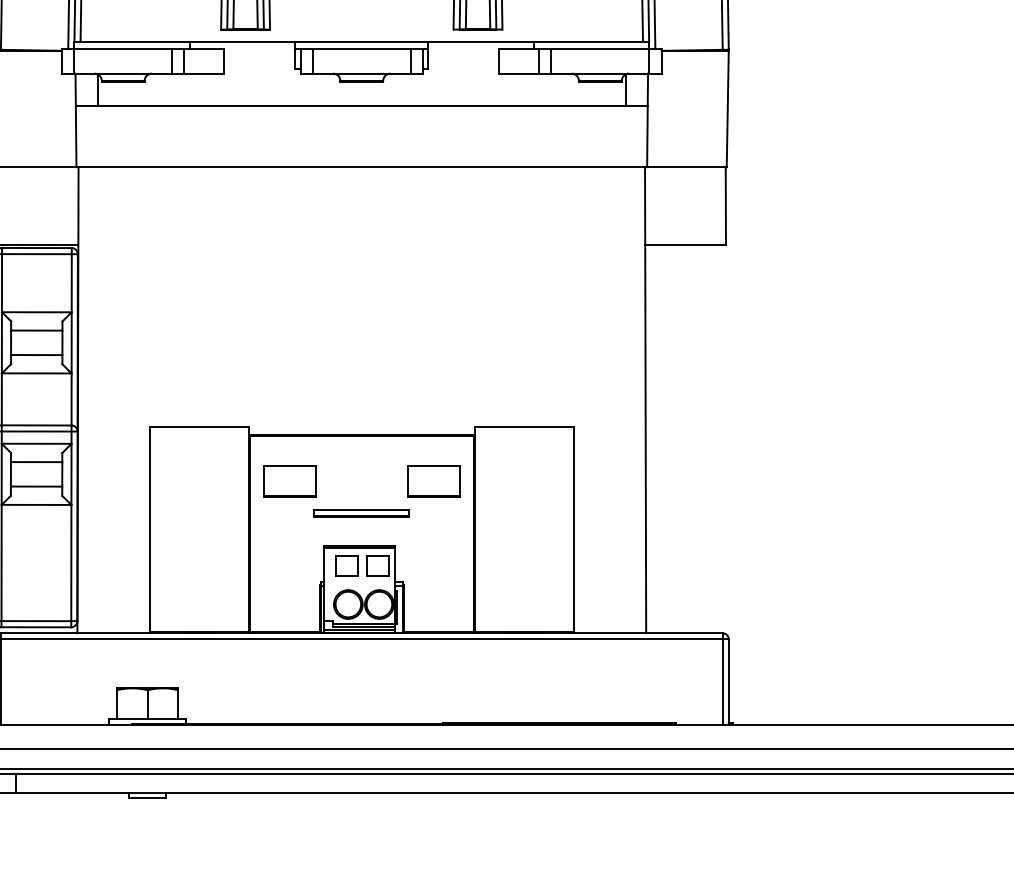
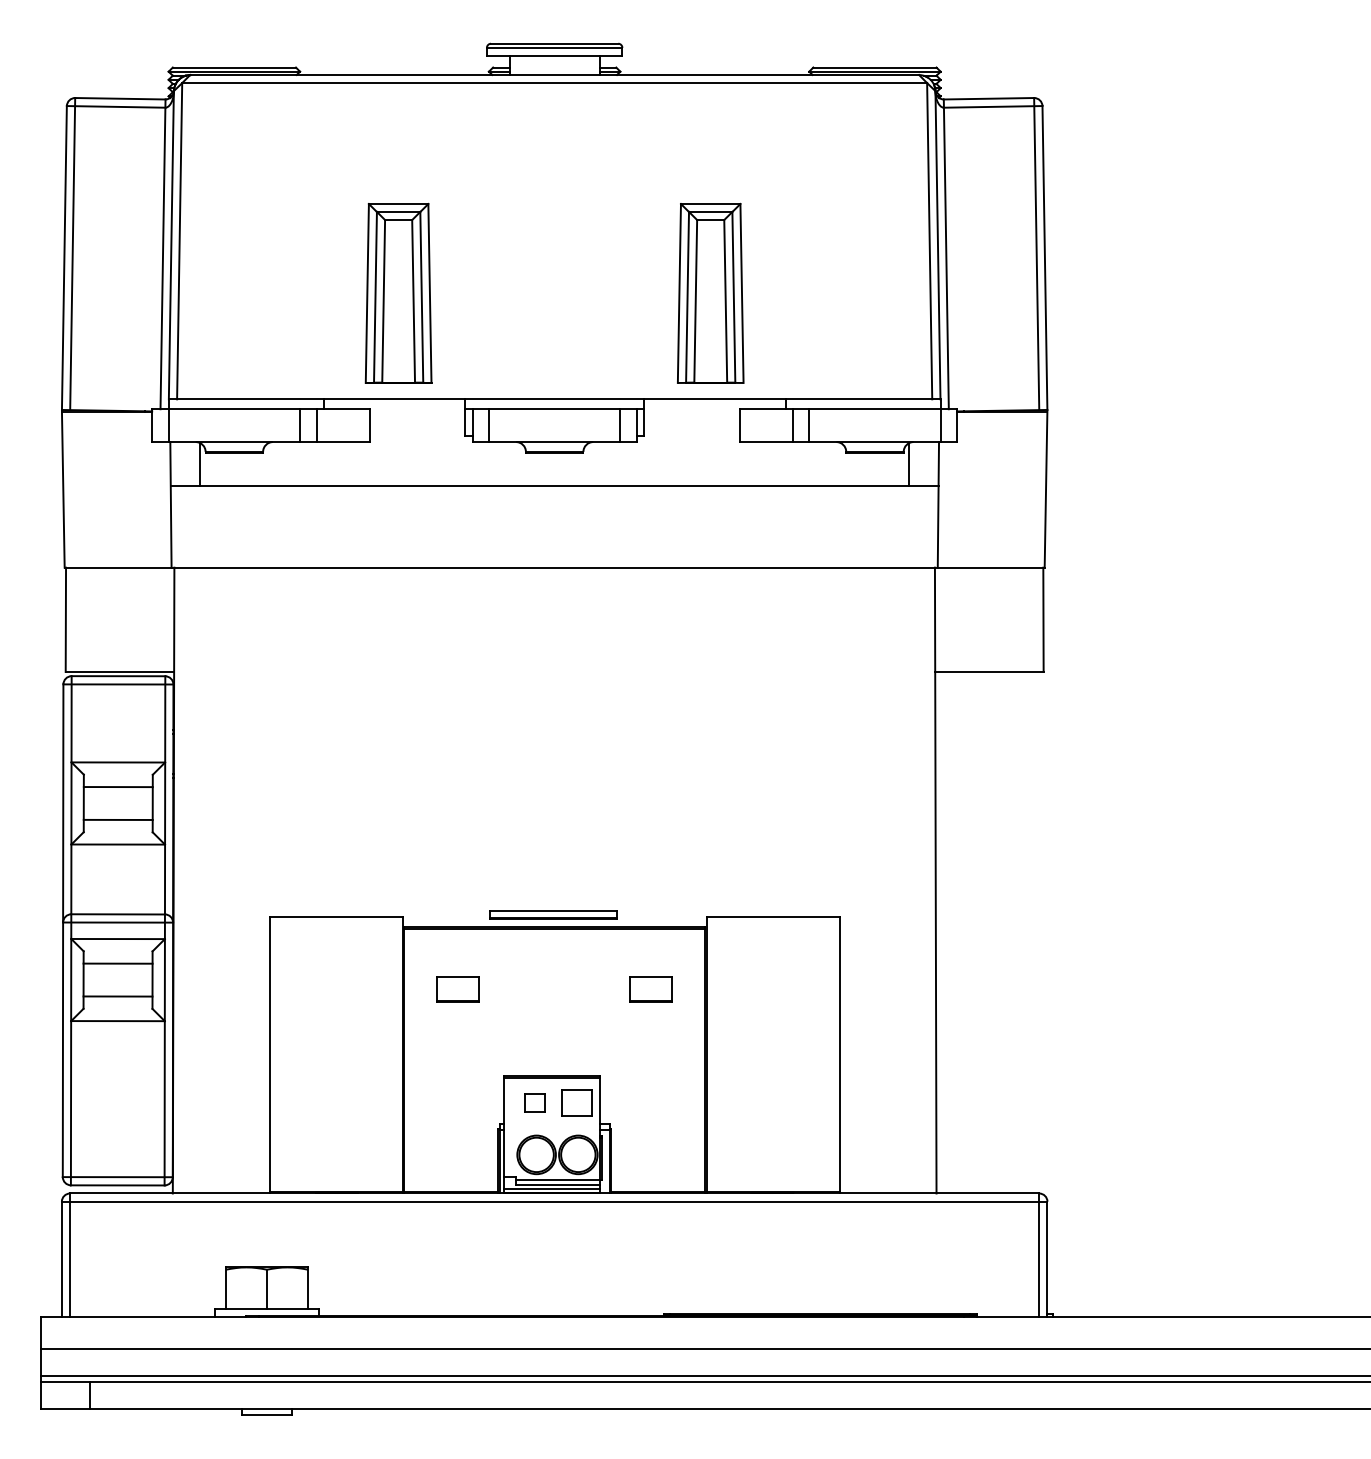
part: (289, 481) -> (457, 989), size x0.6
part: (433, 481) -> (650, 989), size x0.6
part: (361, 513) -> (553, 914), moved
part: (346, 565) -> (534, 1102), size x0.7

